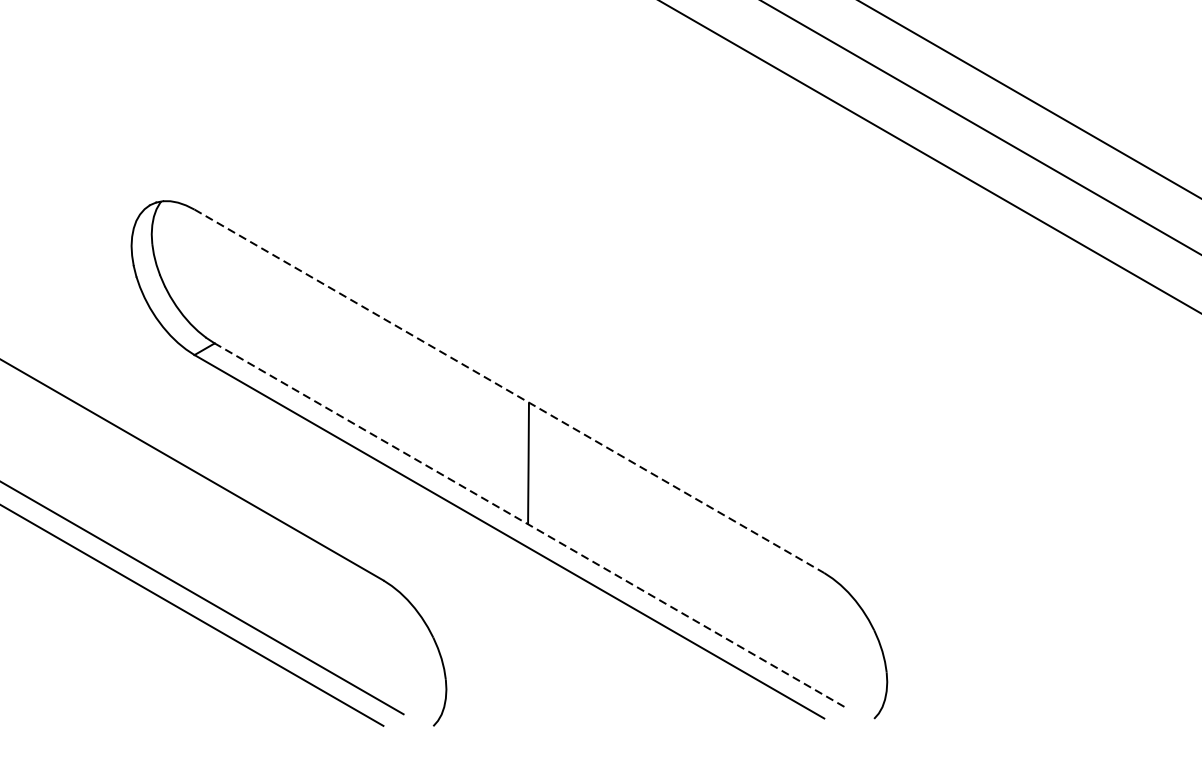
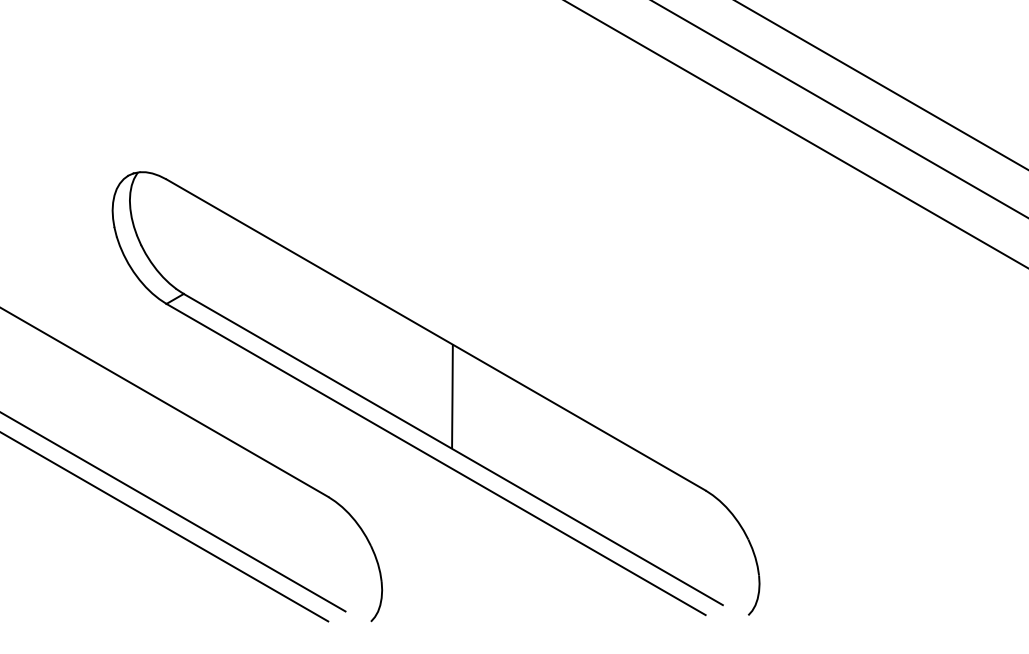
line: (509, 391) -> (436, 335), dashed -> solid
line: (528, 525) -> (452, 449), dashed -> solid

